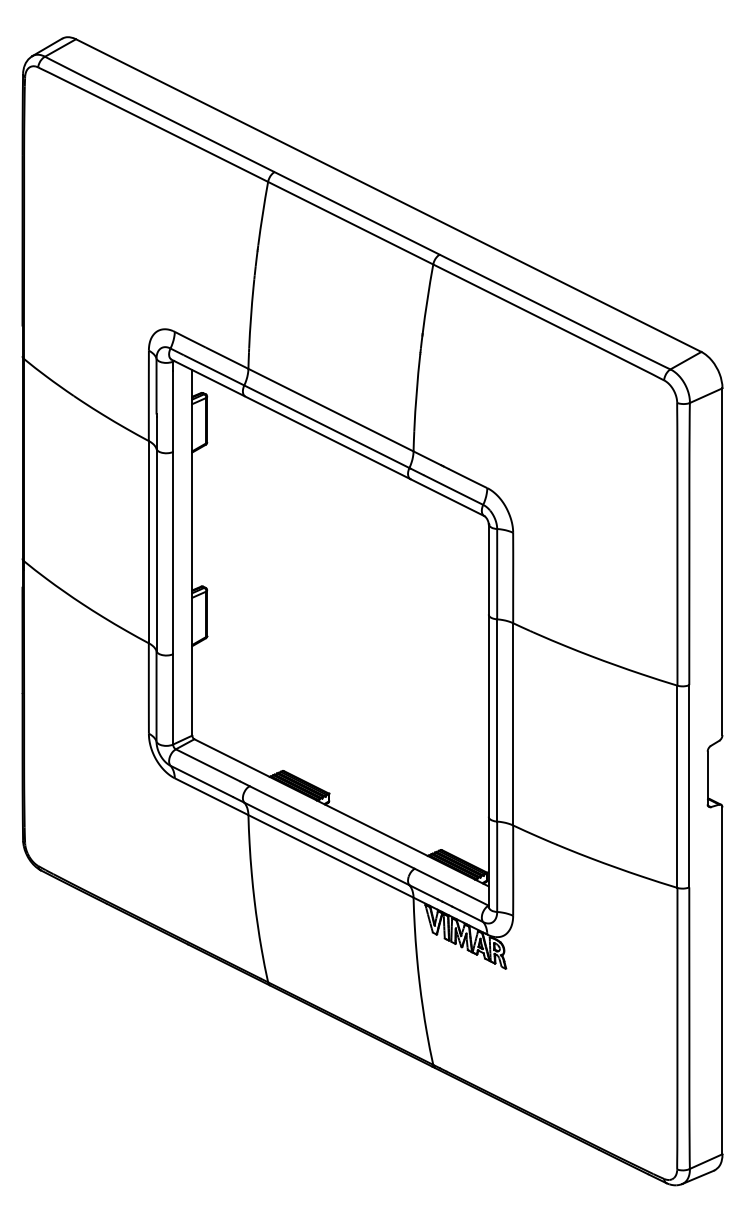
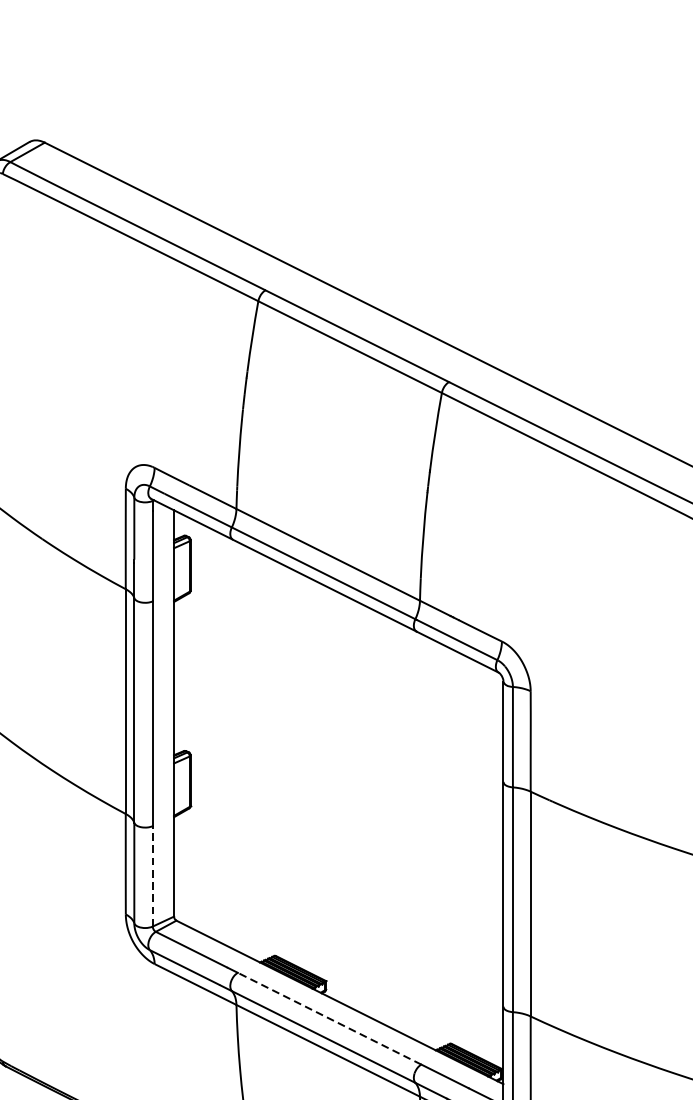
line: (173, 698) -> (153, 875), solid -> dashed
line: (331, 827) -> (328, 1018), solid -> dashed

